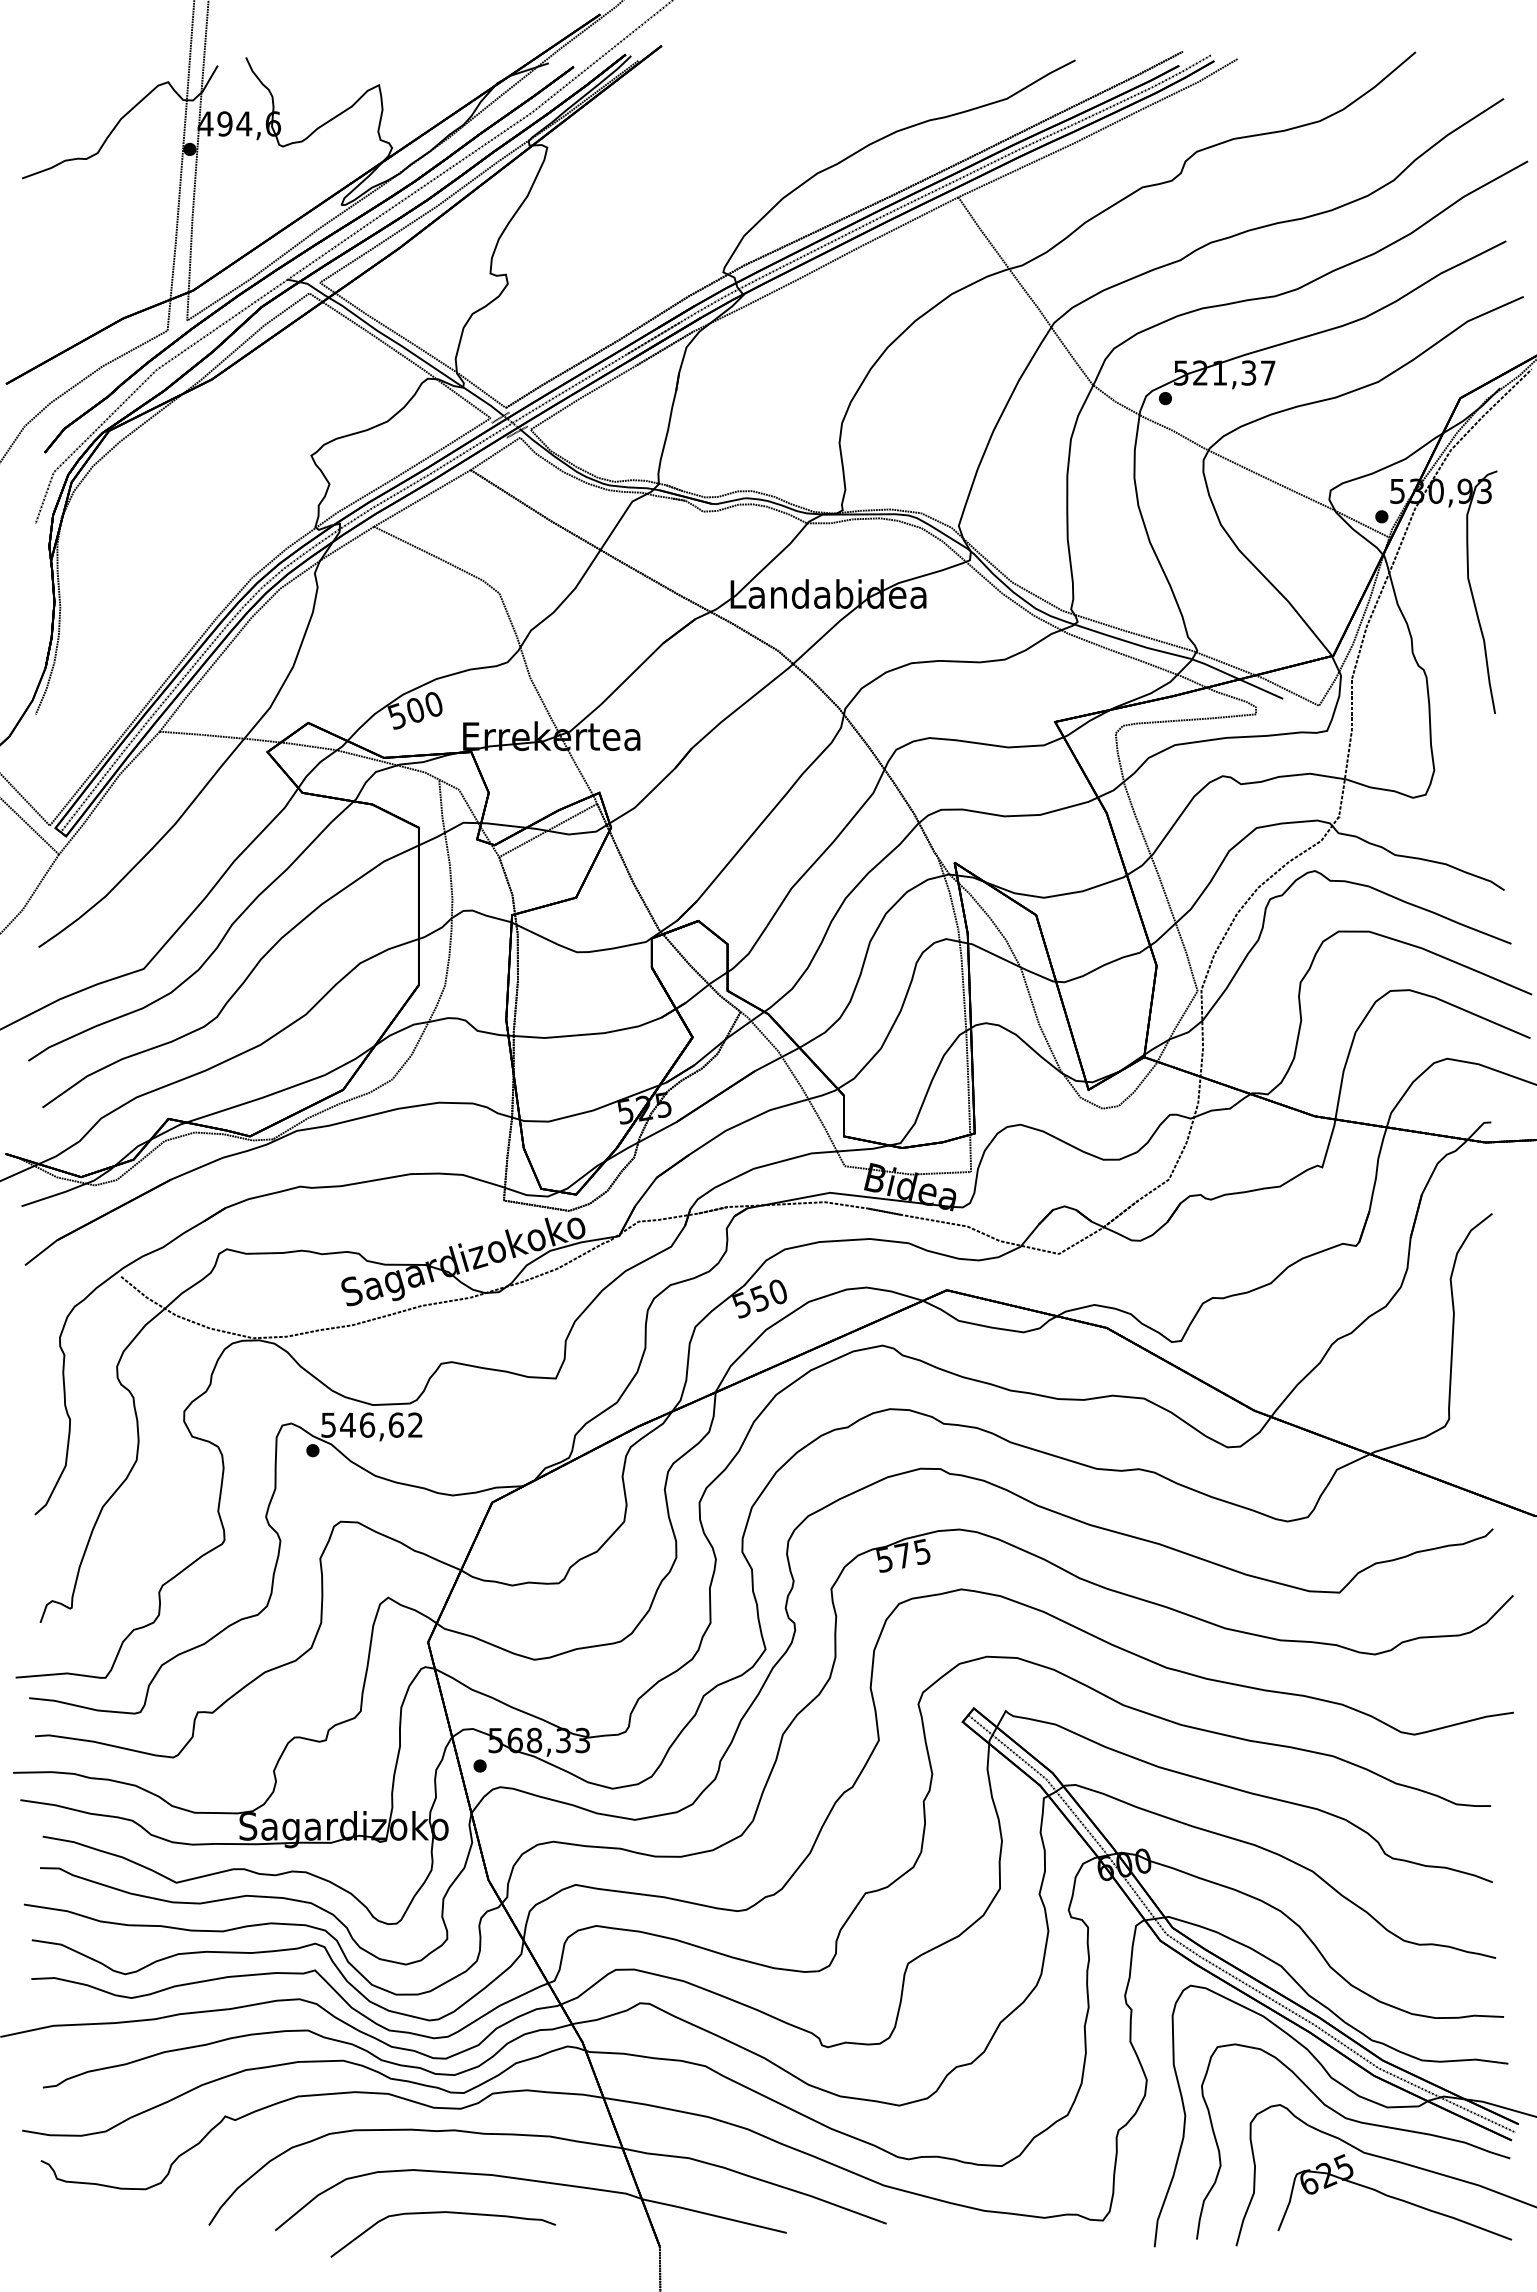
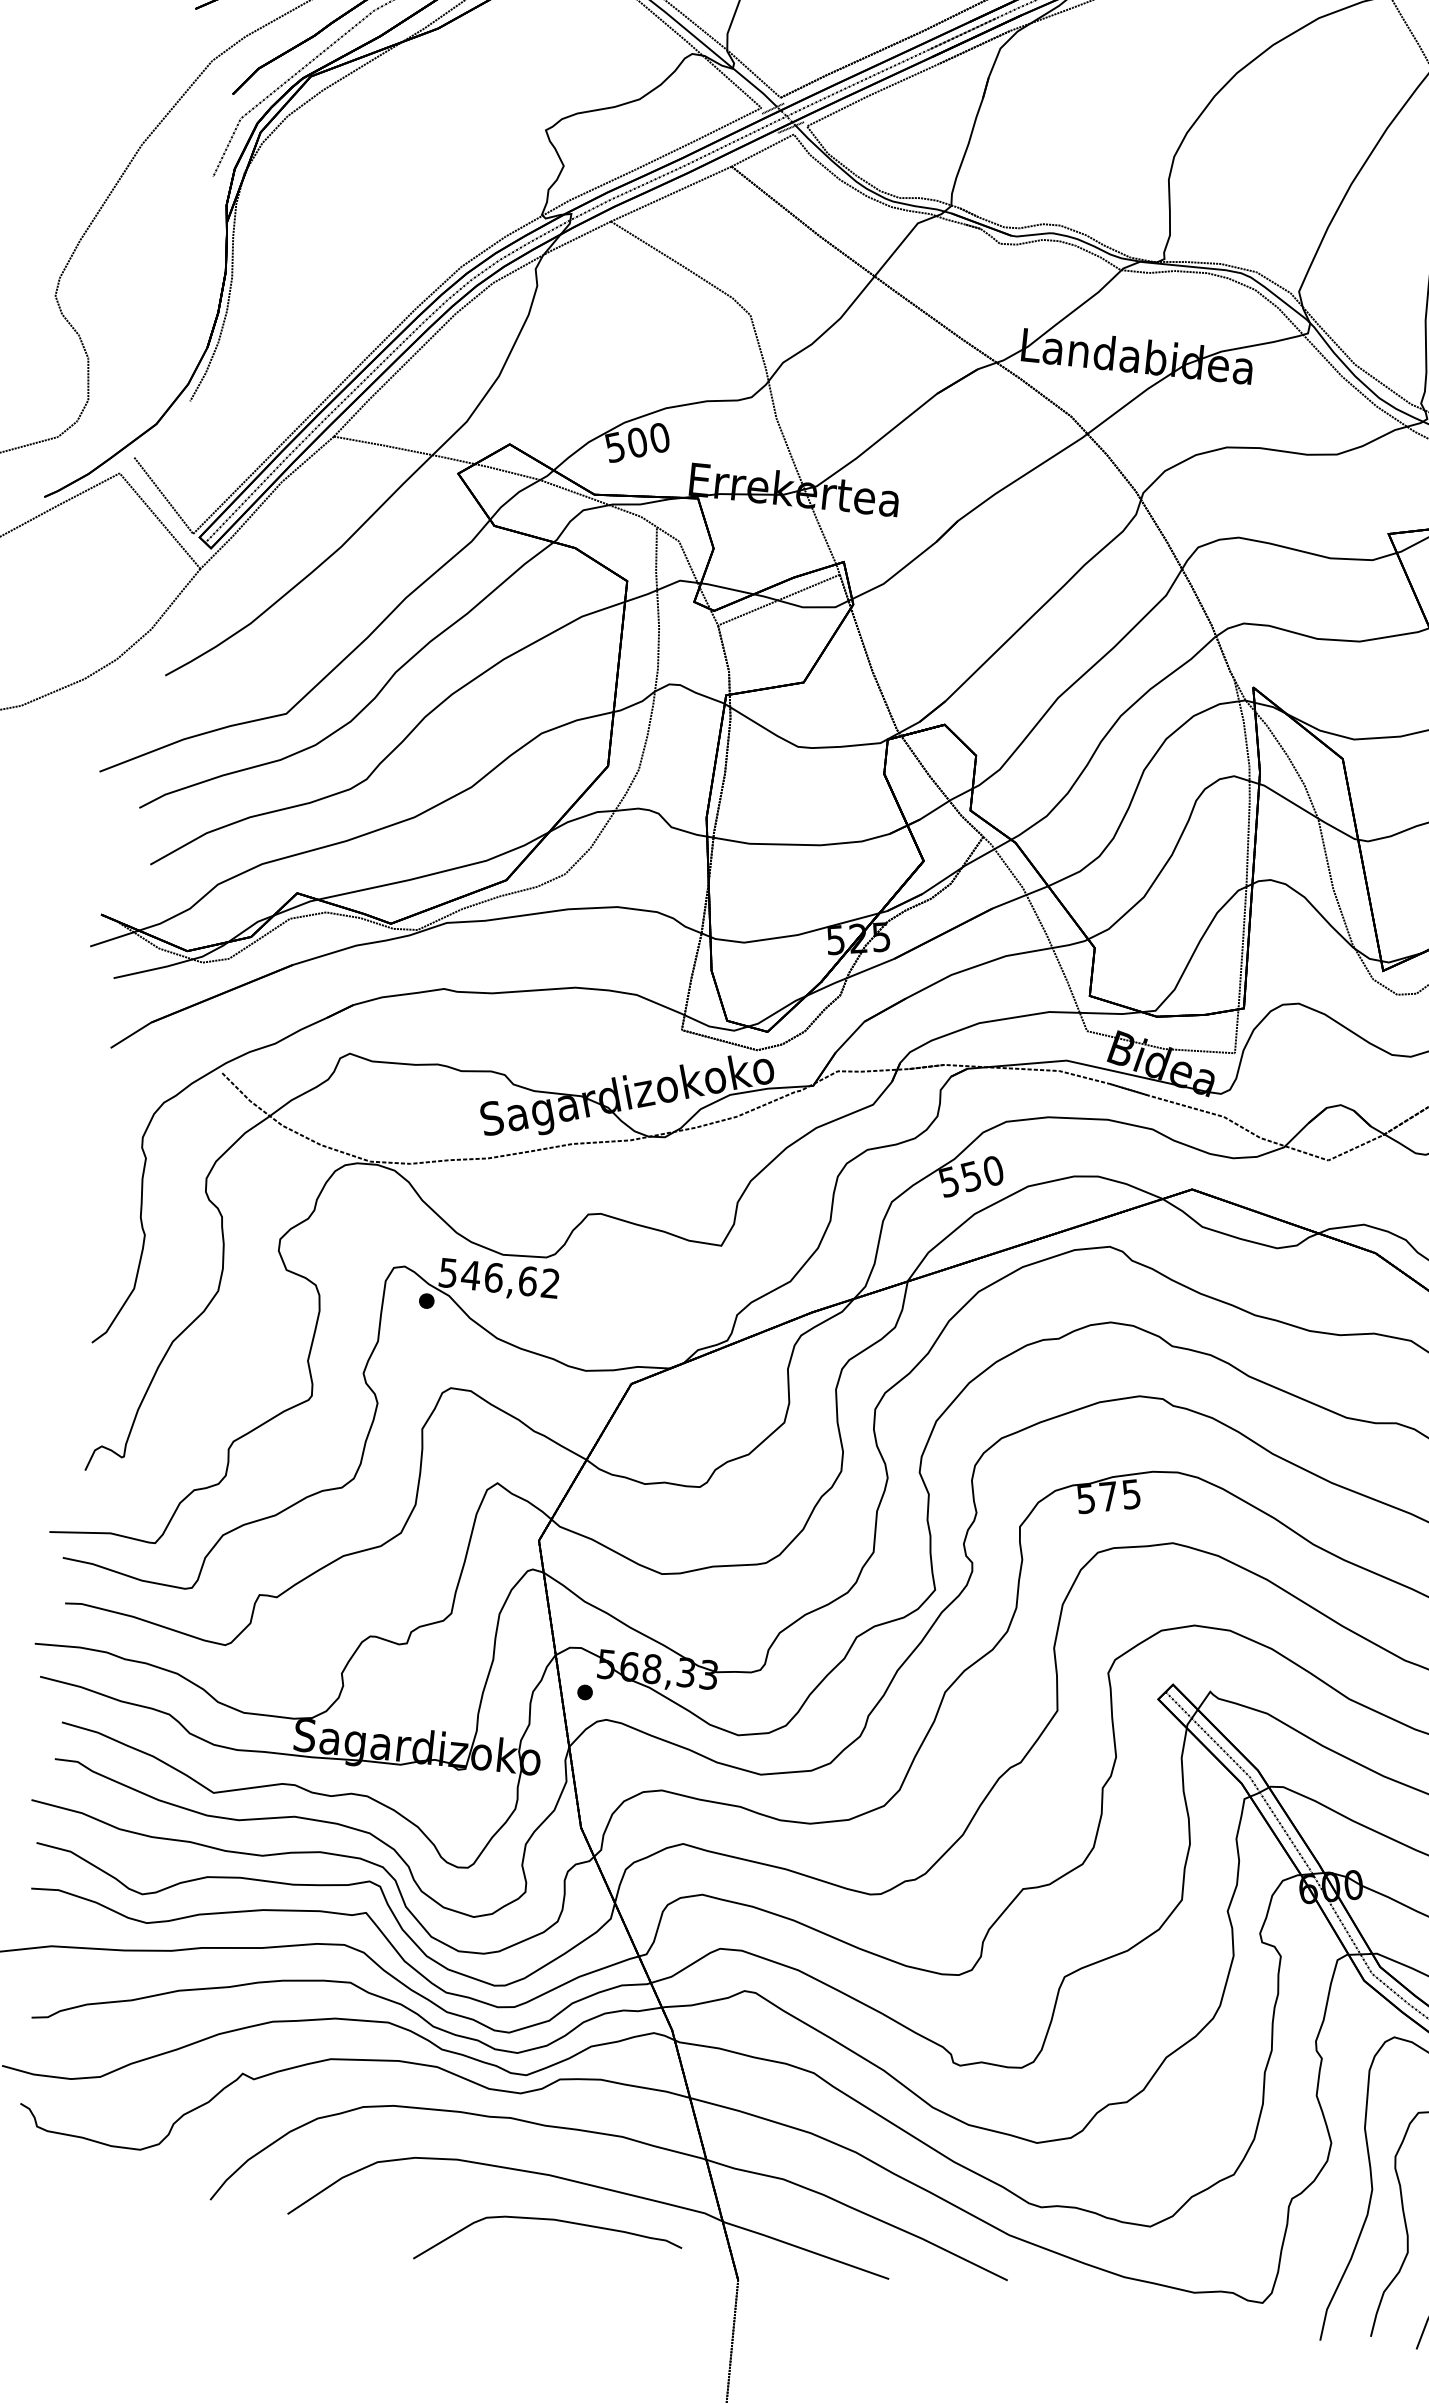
curve: (442, 2213) -> (549, 2220), moved

